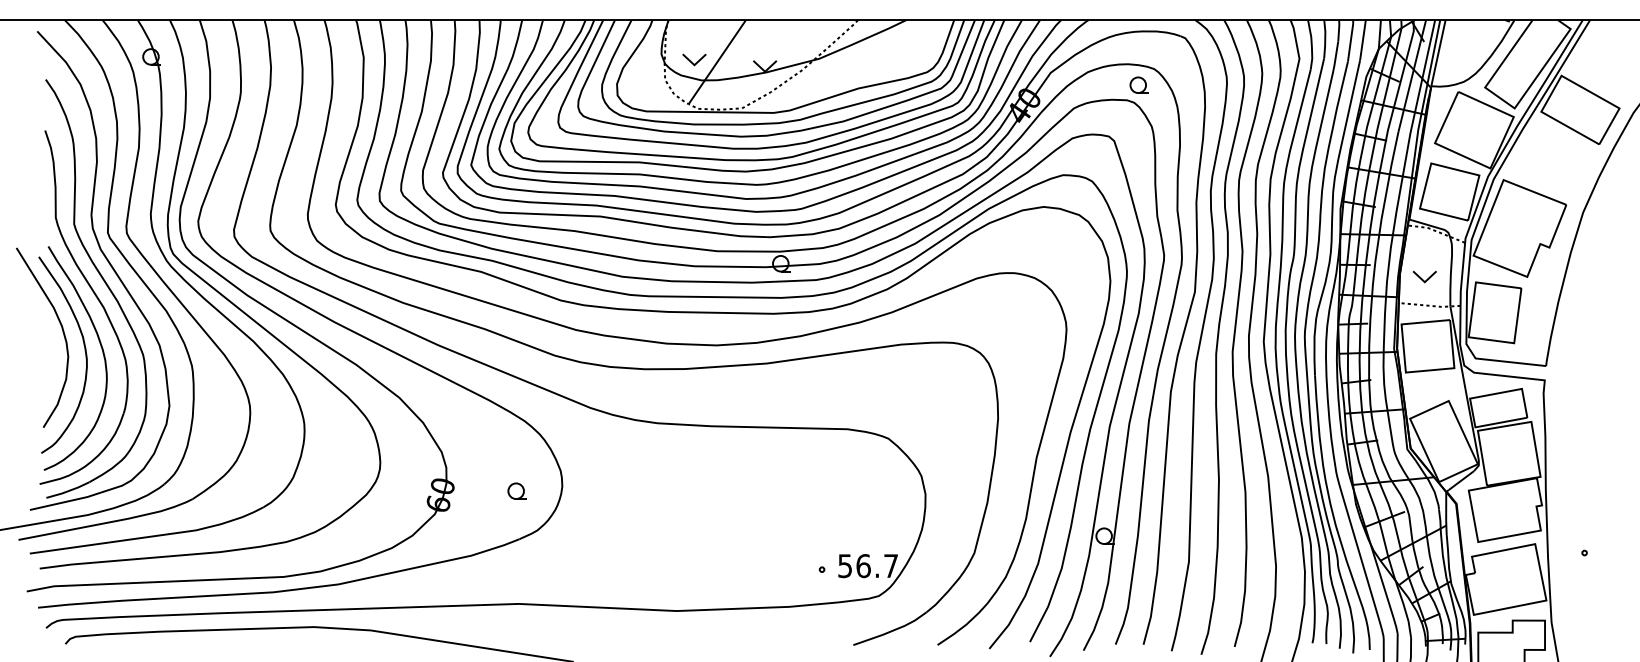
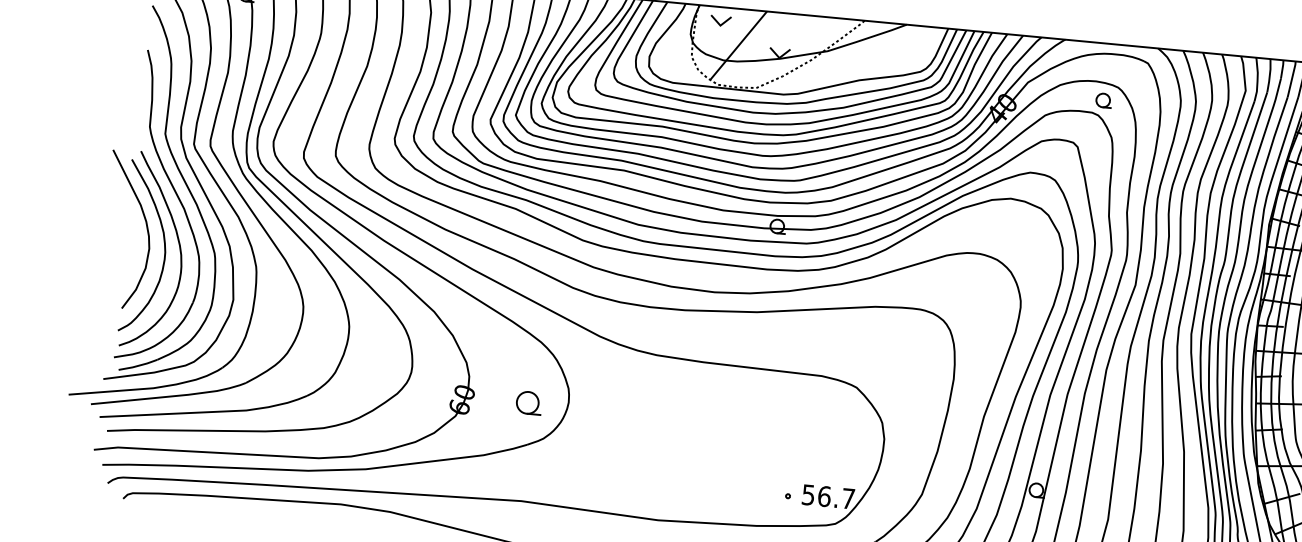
part: (694, 59) -> (720, 20), moved
part: (516, 490) -> (528, 402), size x1.6

